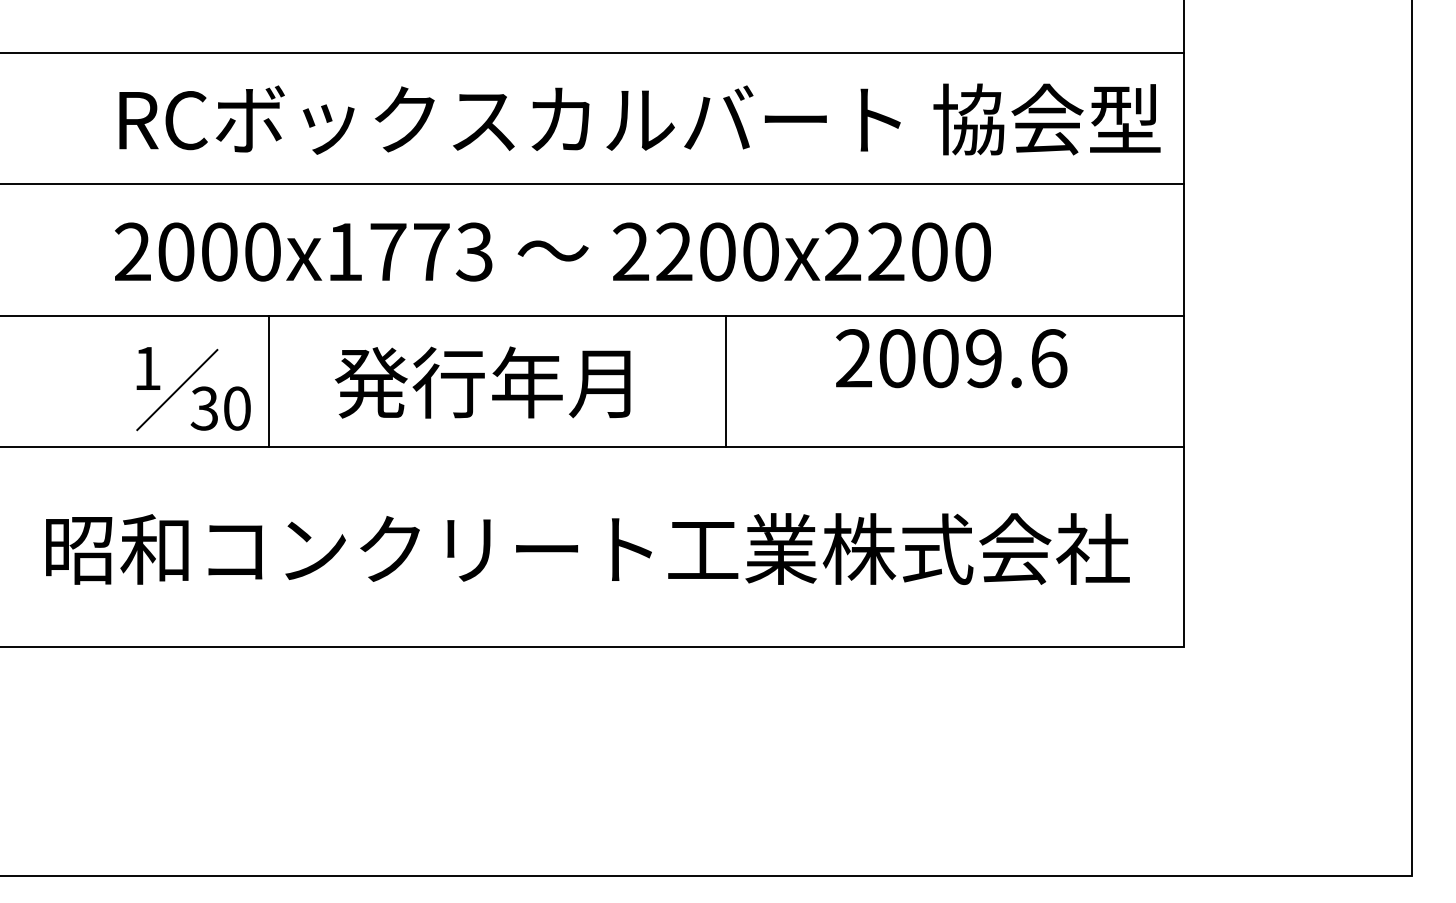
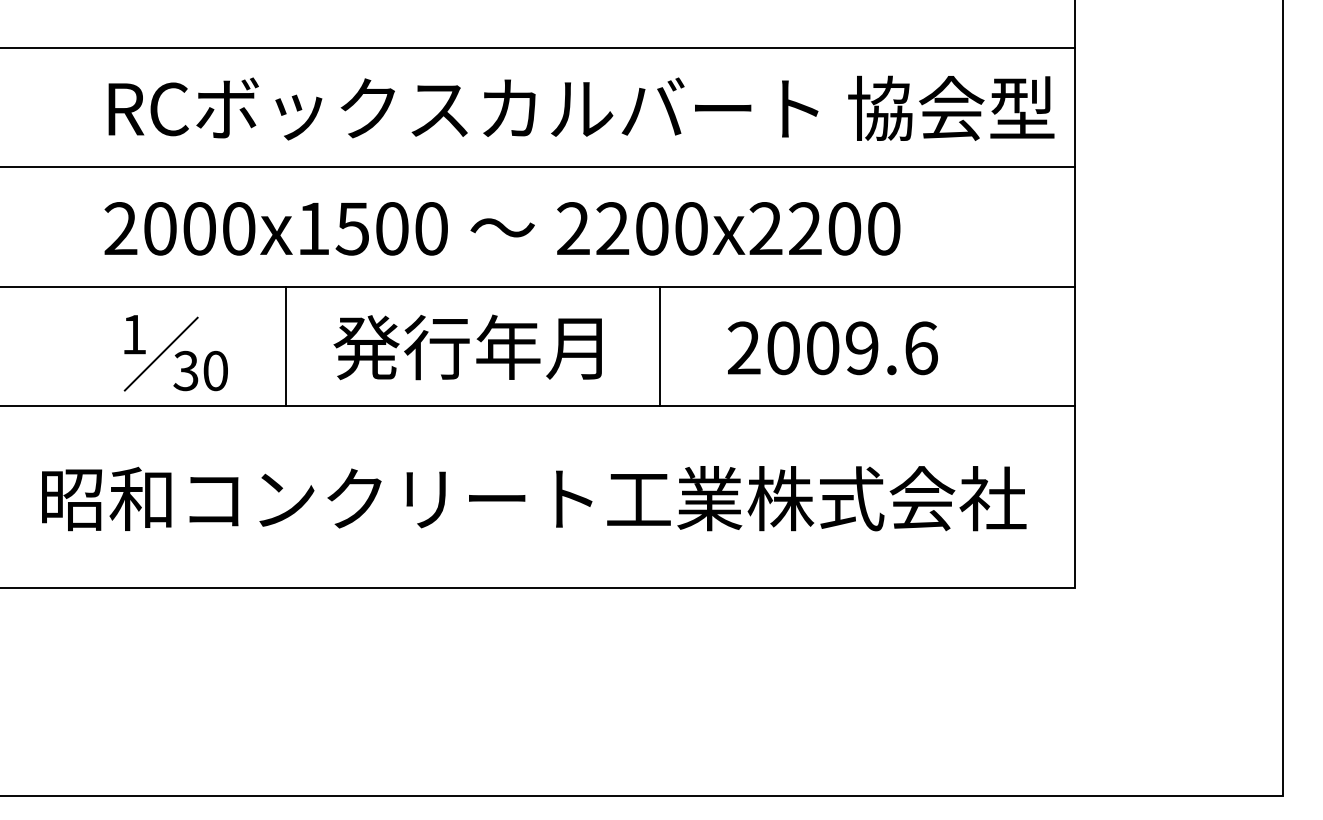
text: (430, 251) -> (391, 228), 2000x1773 -> 2000x1500
text: (951, 358) -> (832, 348), moved
line: (268, 381) -> (285, 346), moved
text: (482, 382) -> (467, 347), moved

